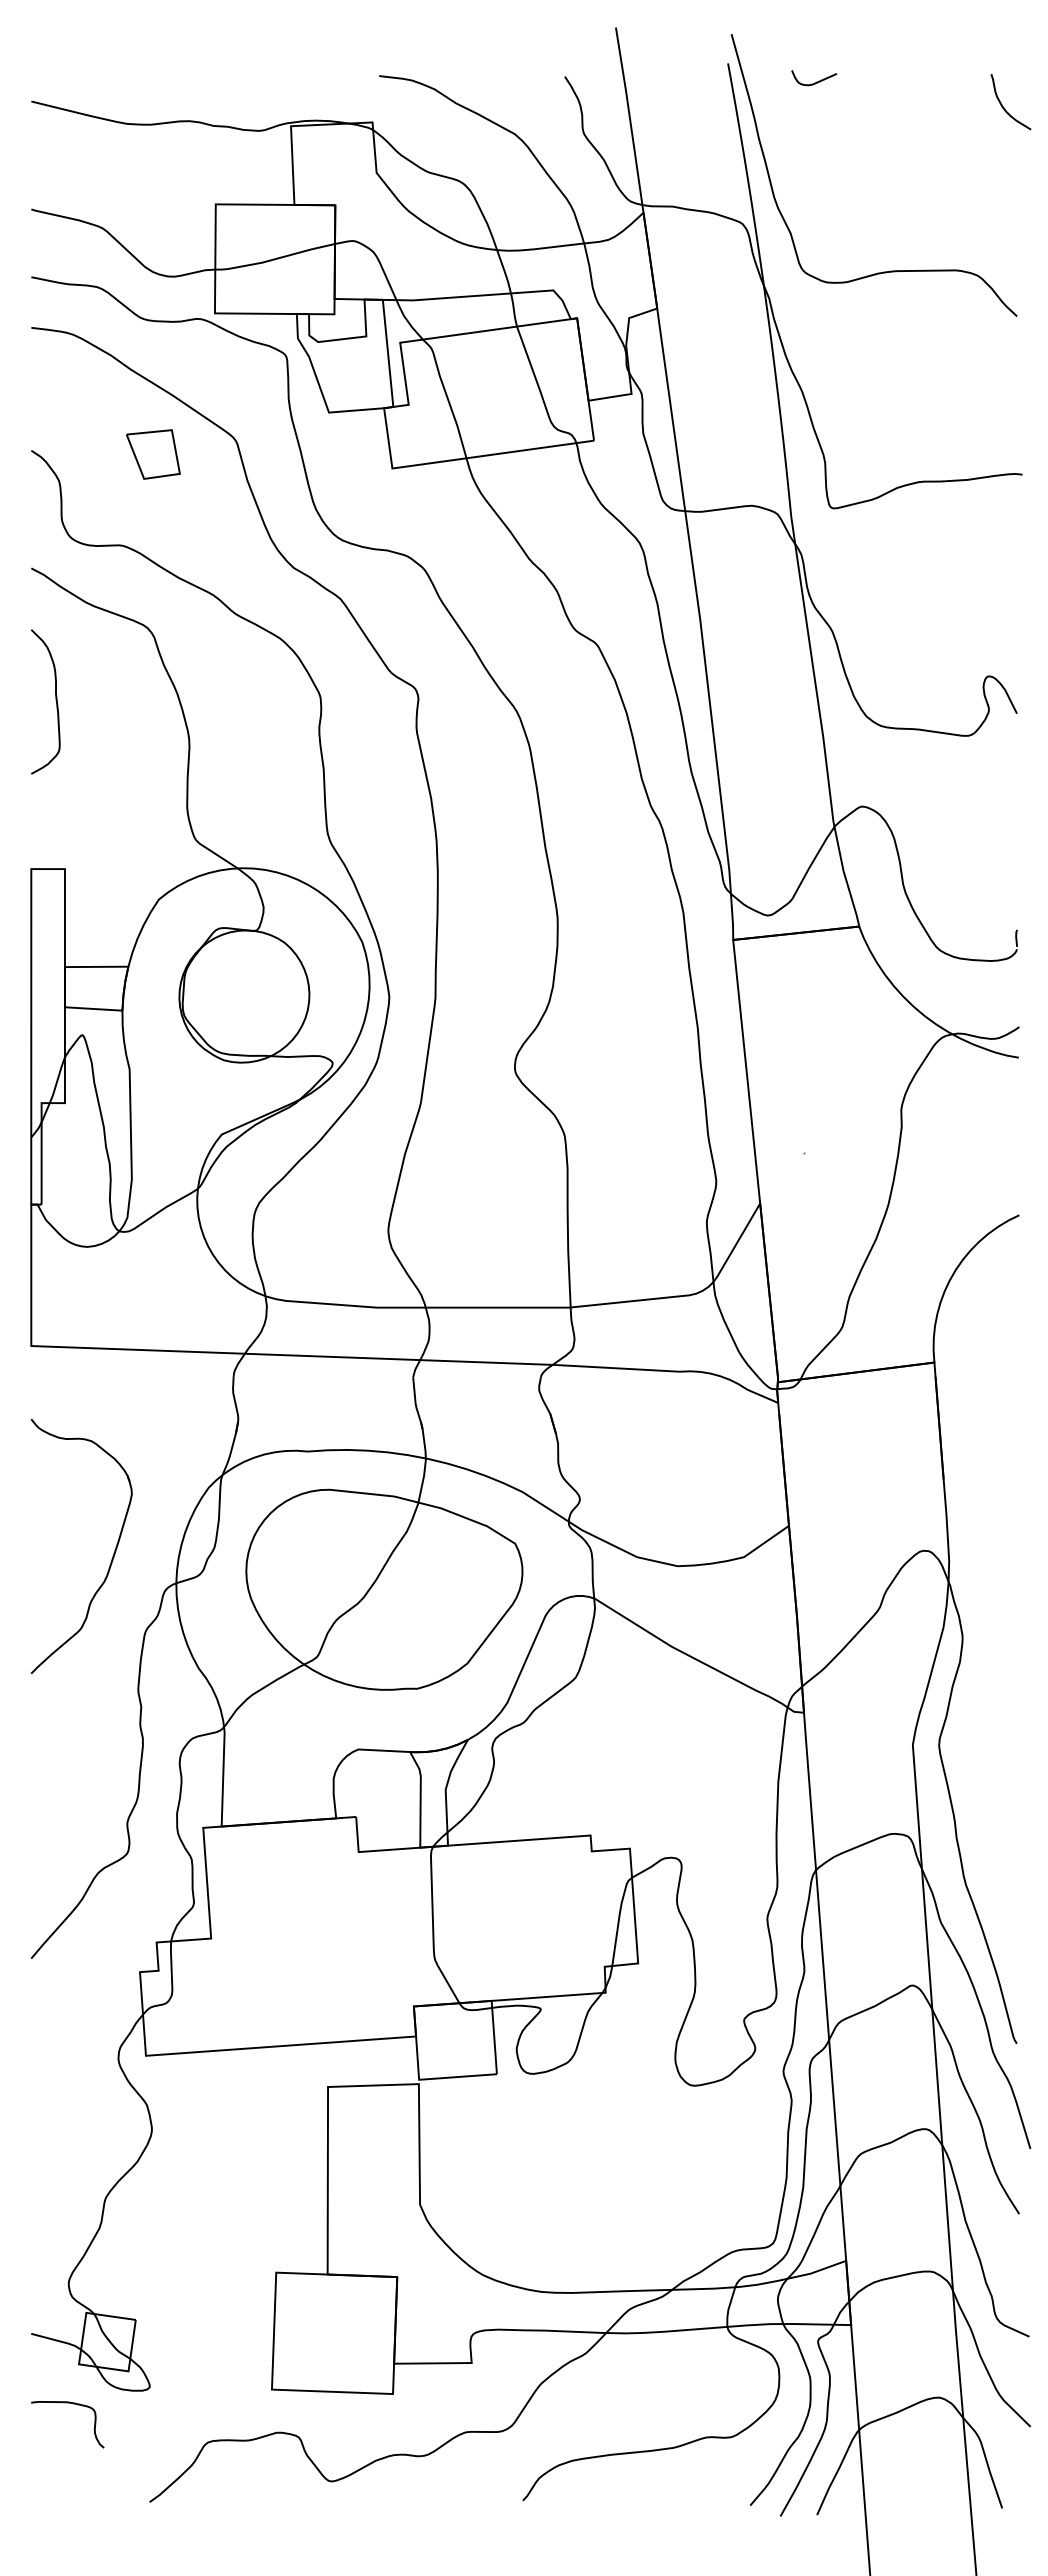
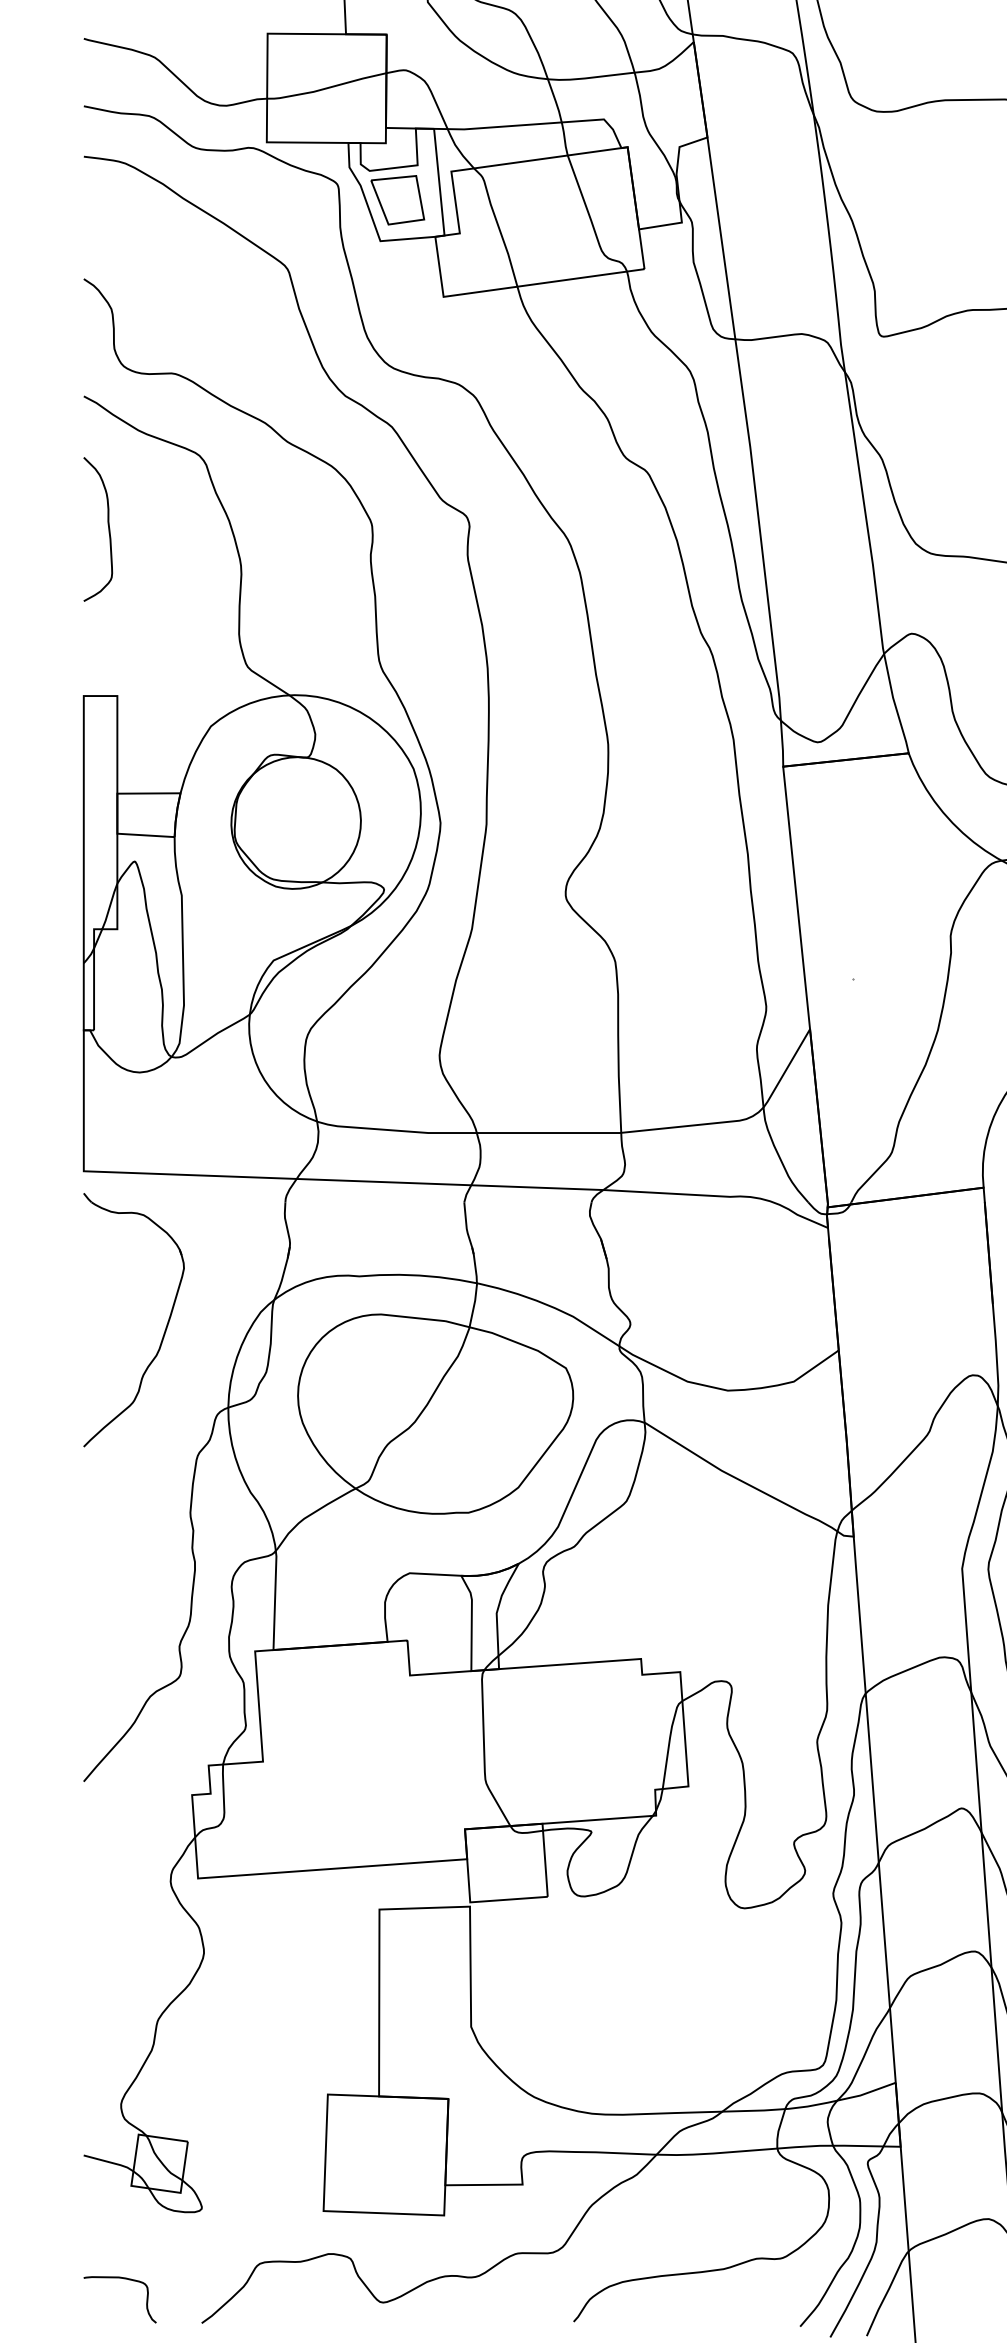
part: (153, 454) -> (397, 200), moved
part: (112, 1556) -> (164, 1330), moved
curve: (73, 2404) -> (125, 2279), moved

